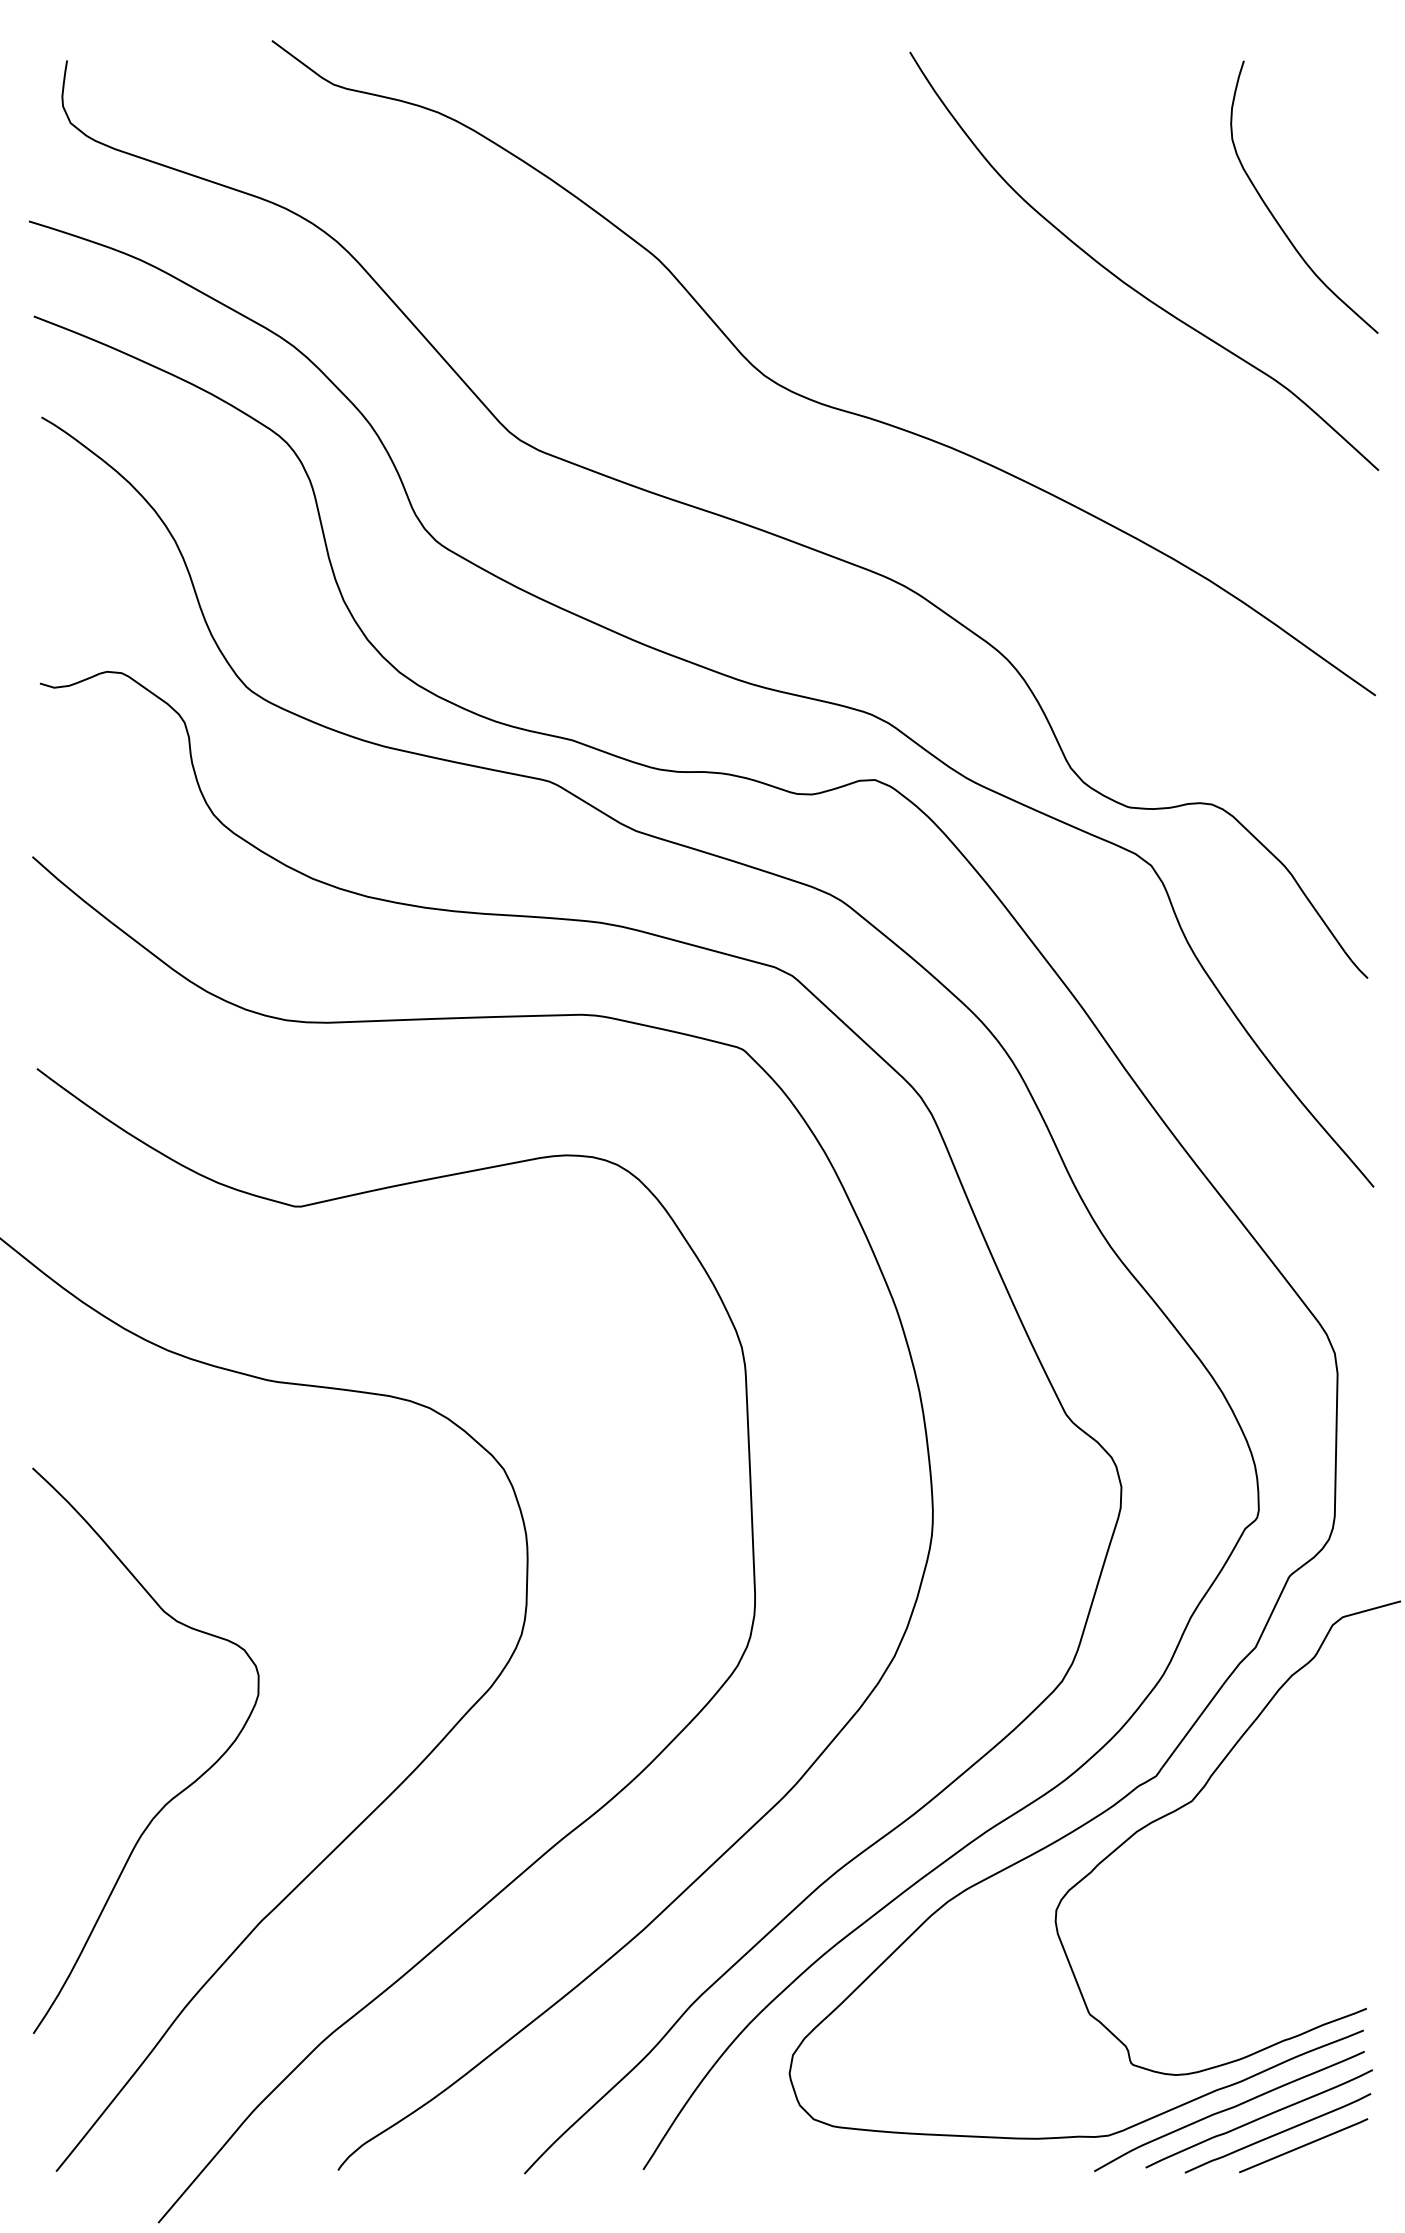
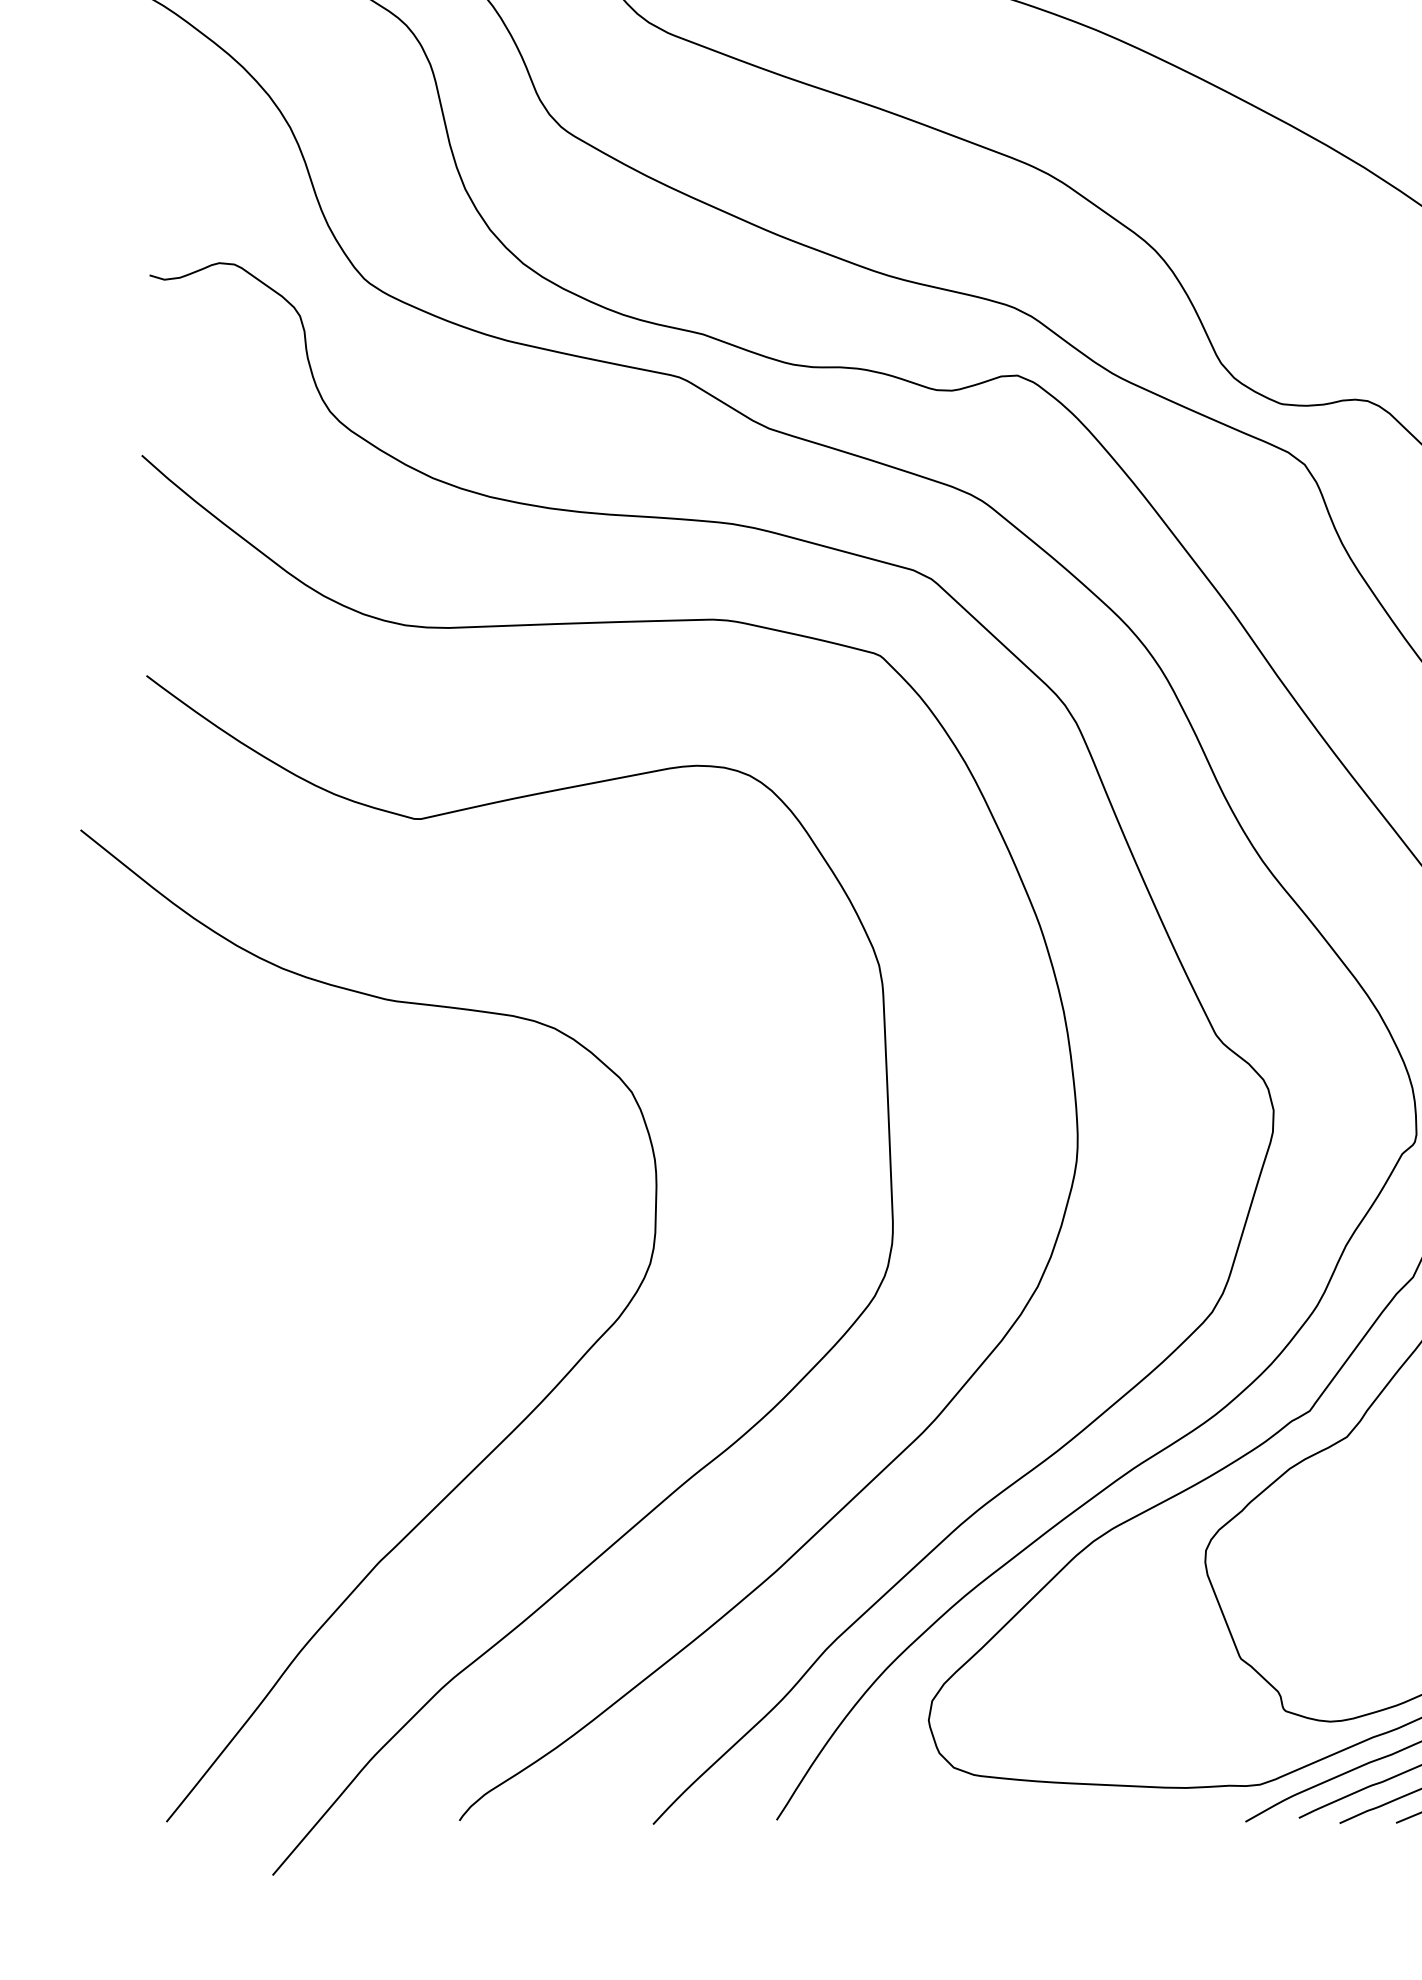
curve: (177, 1793) -> (292, 1429), removed

